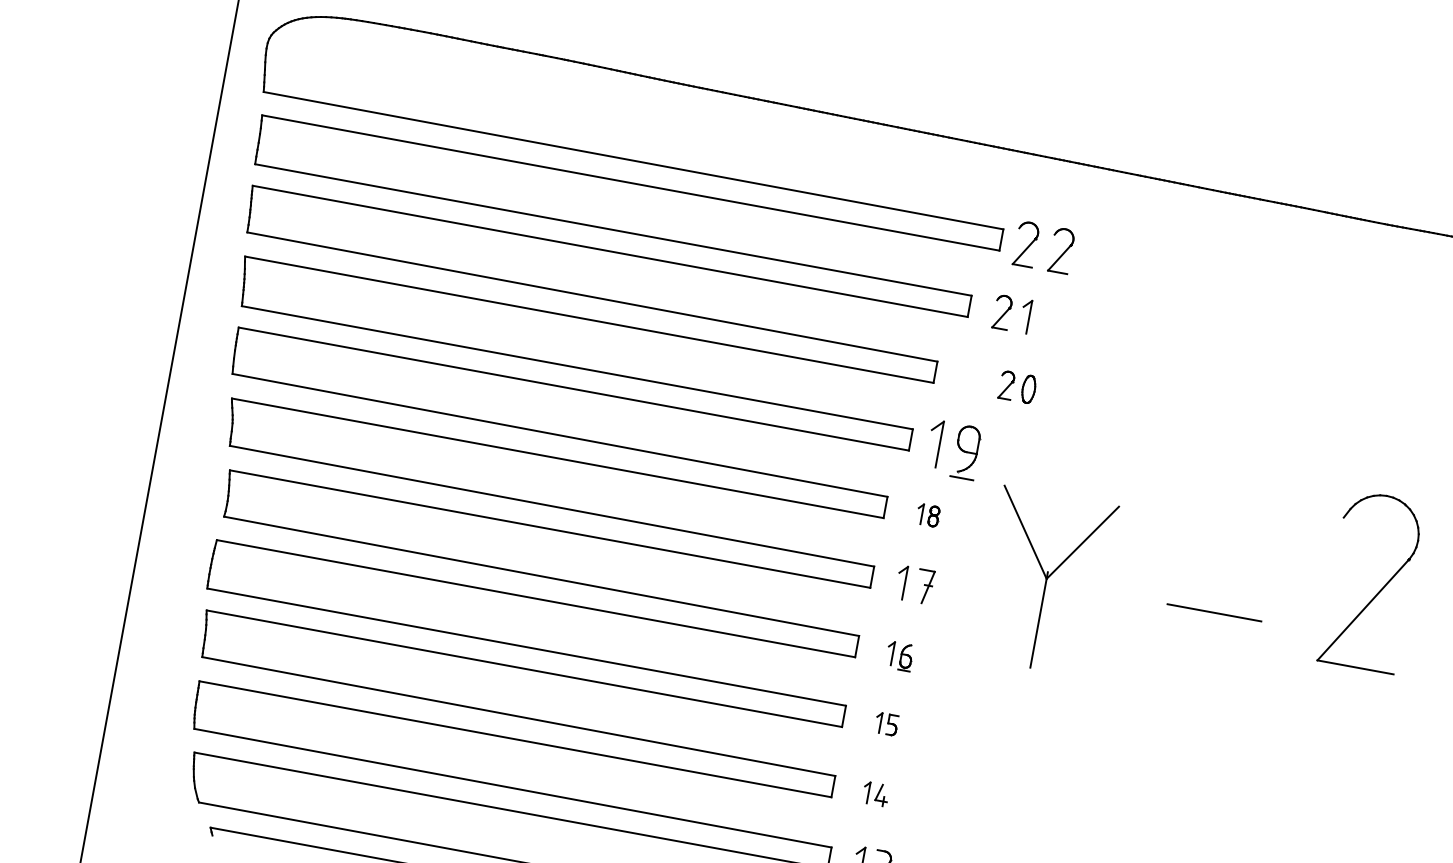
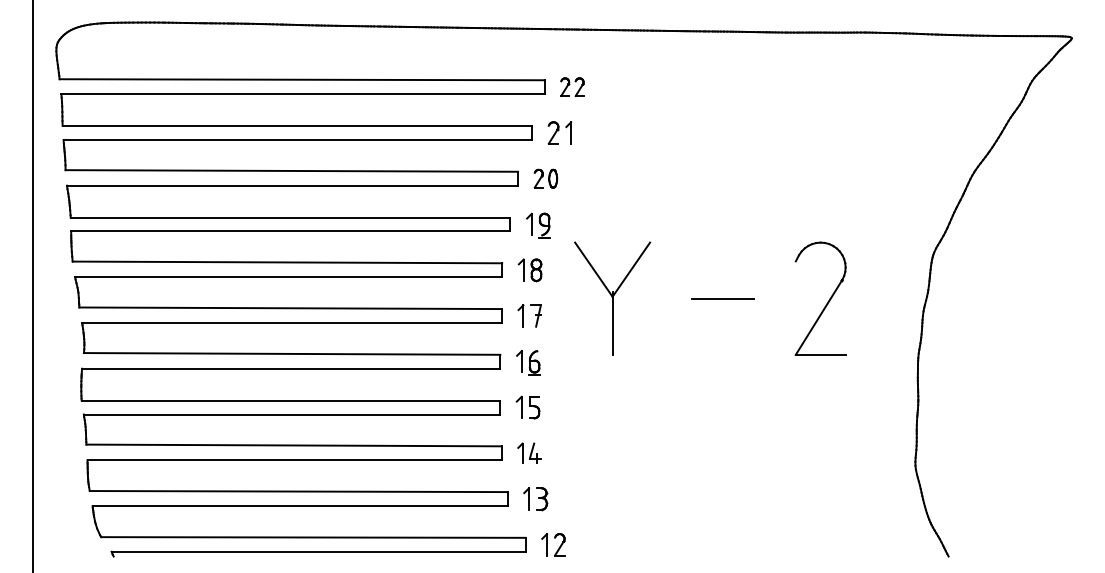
part: (1044, 248) -> (572, 87), size x0.62
part: (1017, 386) -> (545, 178), moved
part: (953, 449) -> (538, 225), size x0.71
part: (927, 515) -> (529, 270), size x1.67
part: (1380, 587) -> (827, 301), moved
part: (899, 655) -> (528, 362), size x1.43
part: (885, 724) -> (527, 407), size x1.67
part: (876, 793) -> (529, 452), size x1.43

